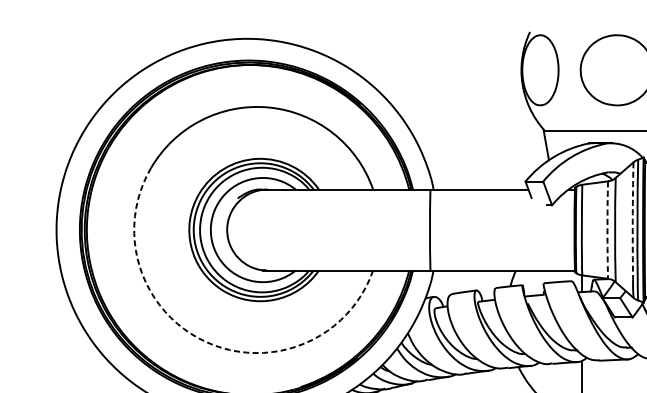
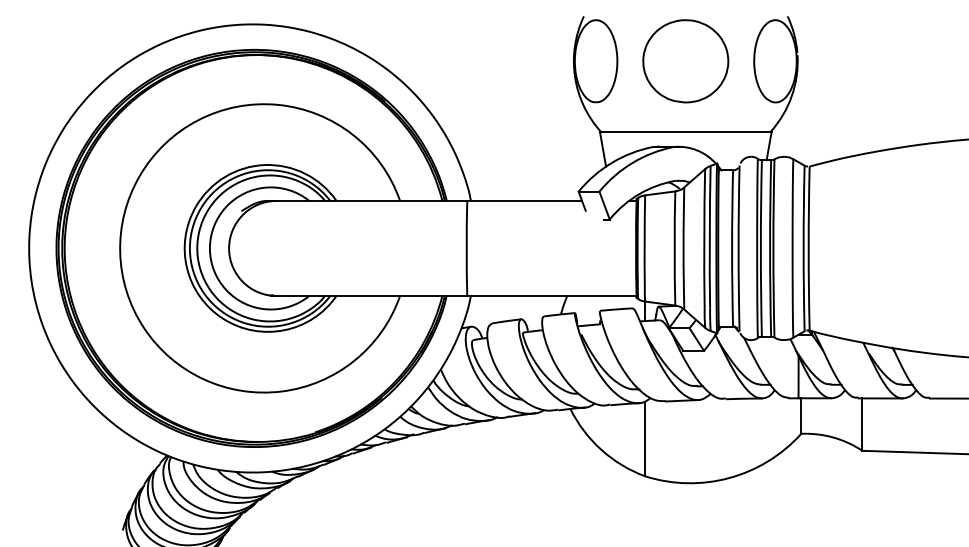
arc: (632, 220) -> (704, 237), dashed -> solid
arc: (607, 230) -> (674, 248), dashed -> solid
arc: (205, 341) -> (203, 379), dashed -> solid

